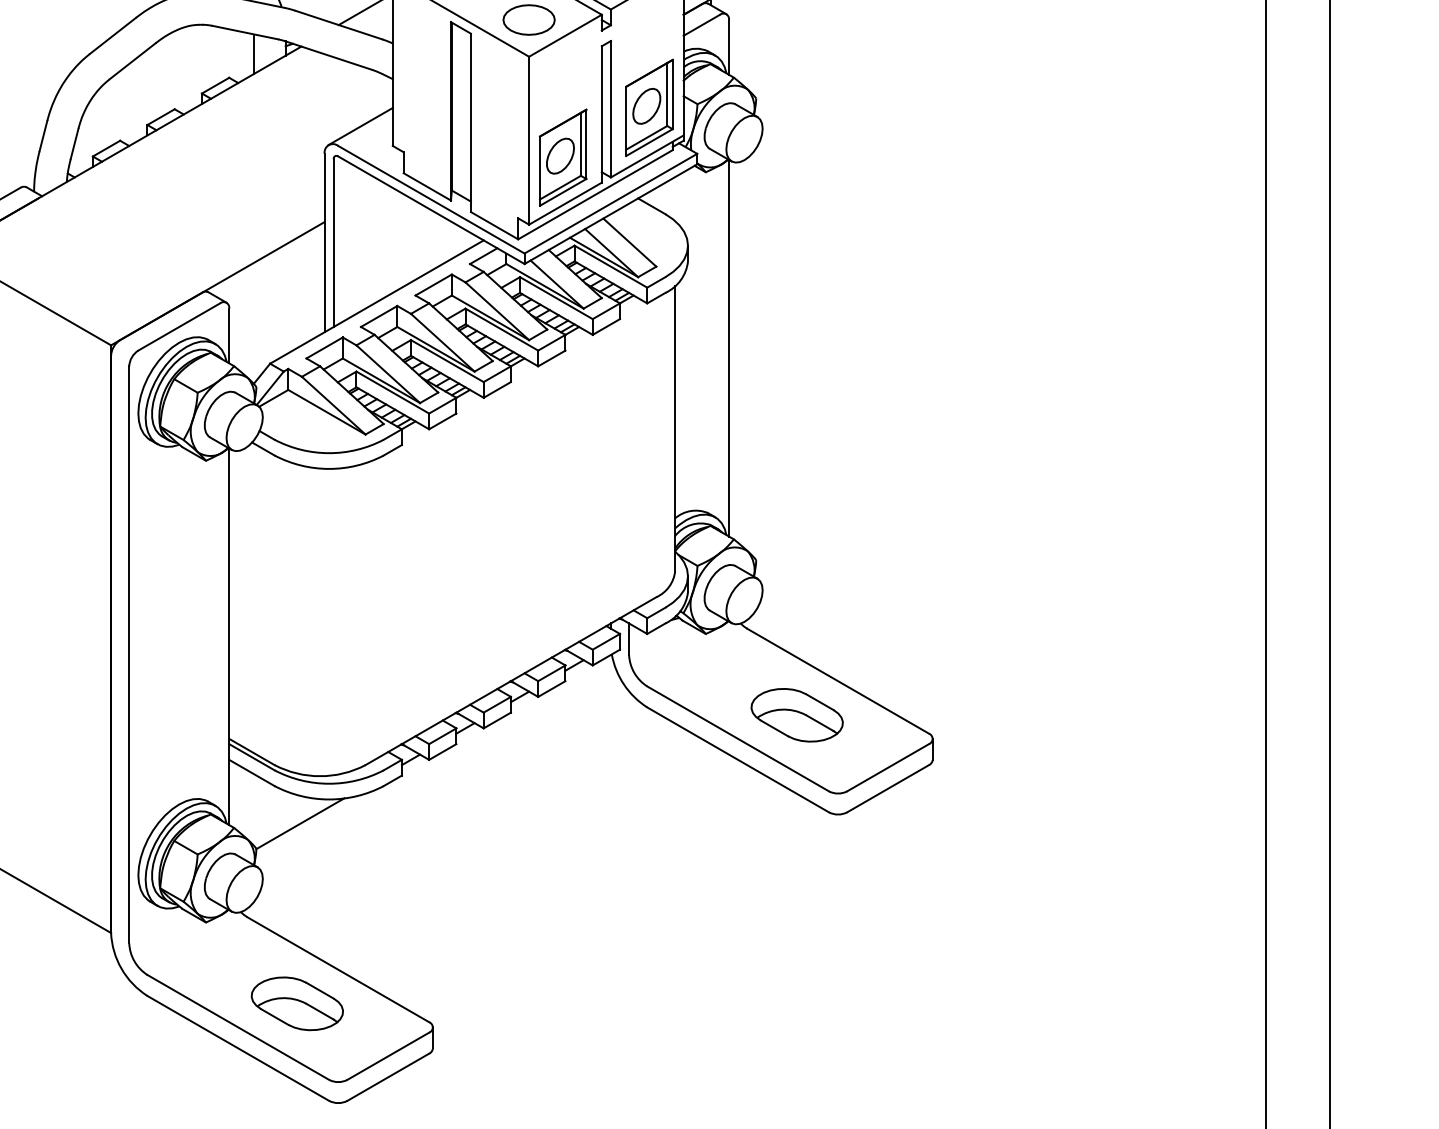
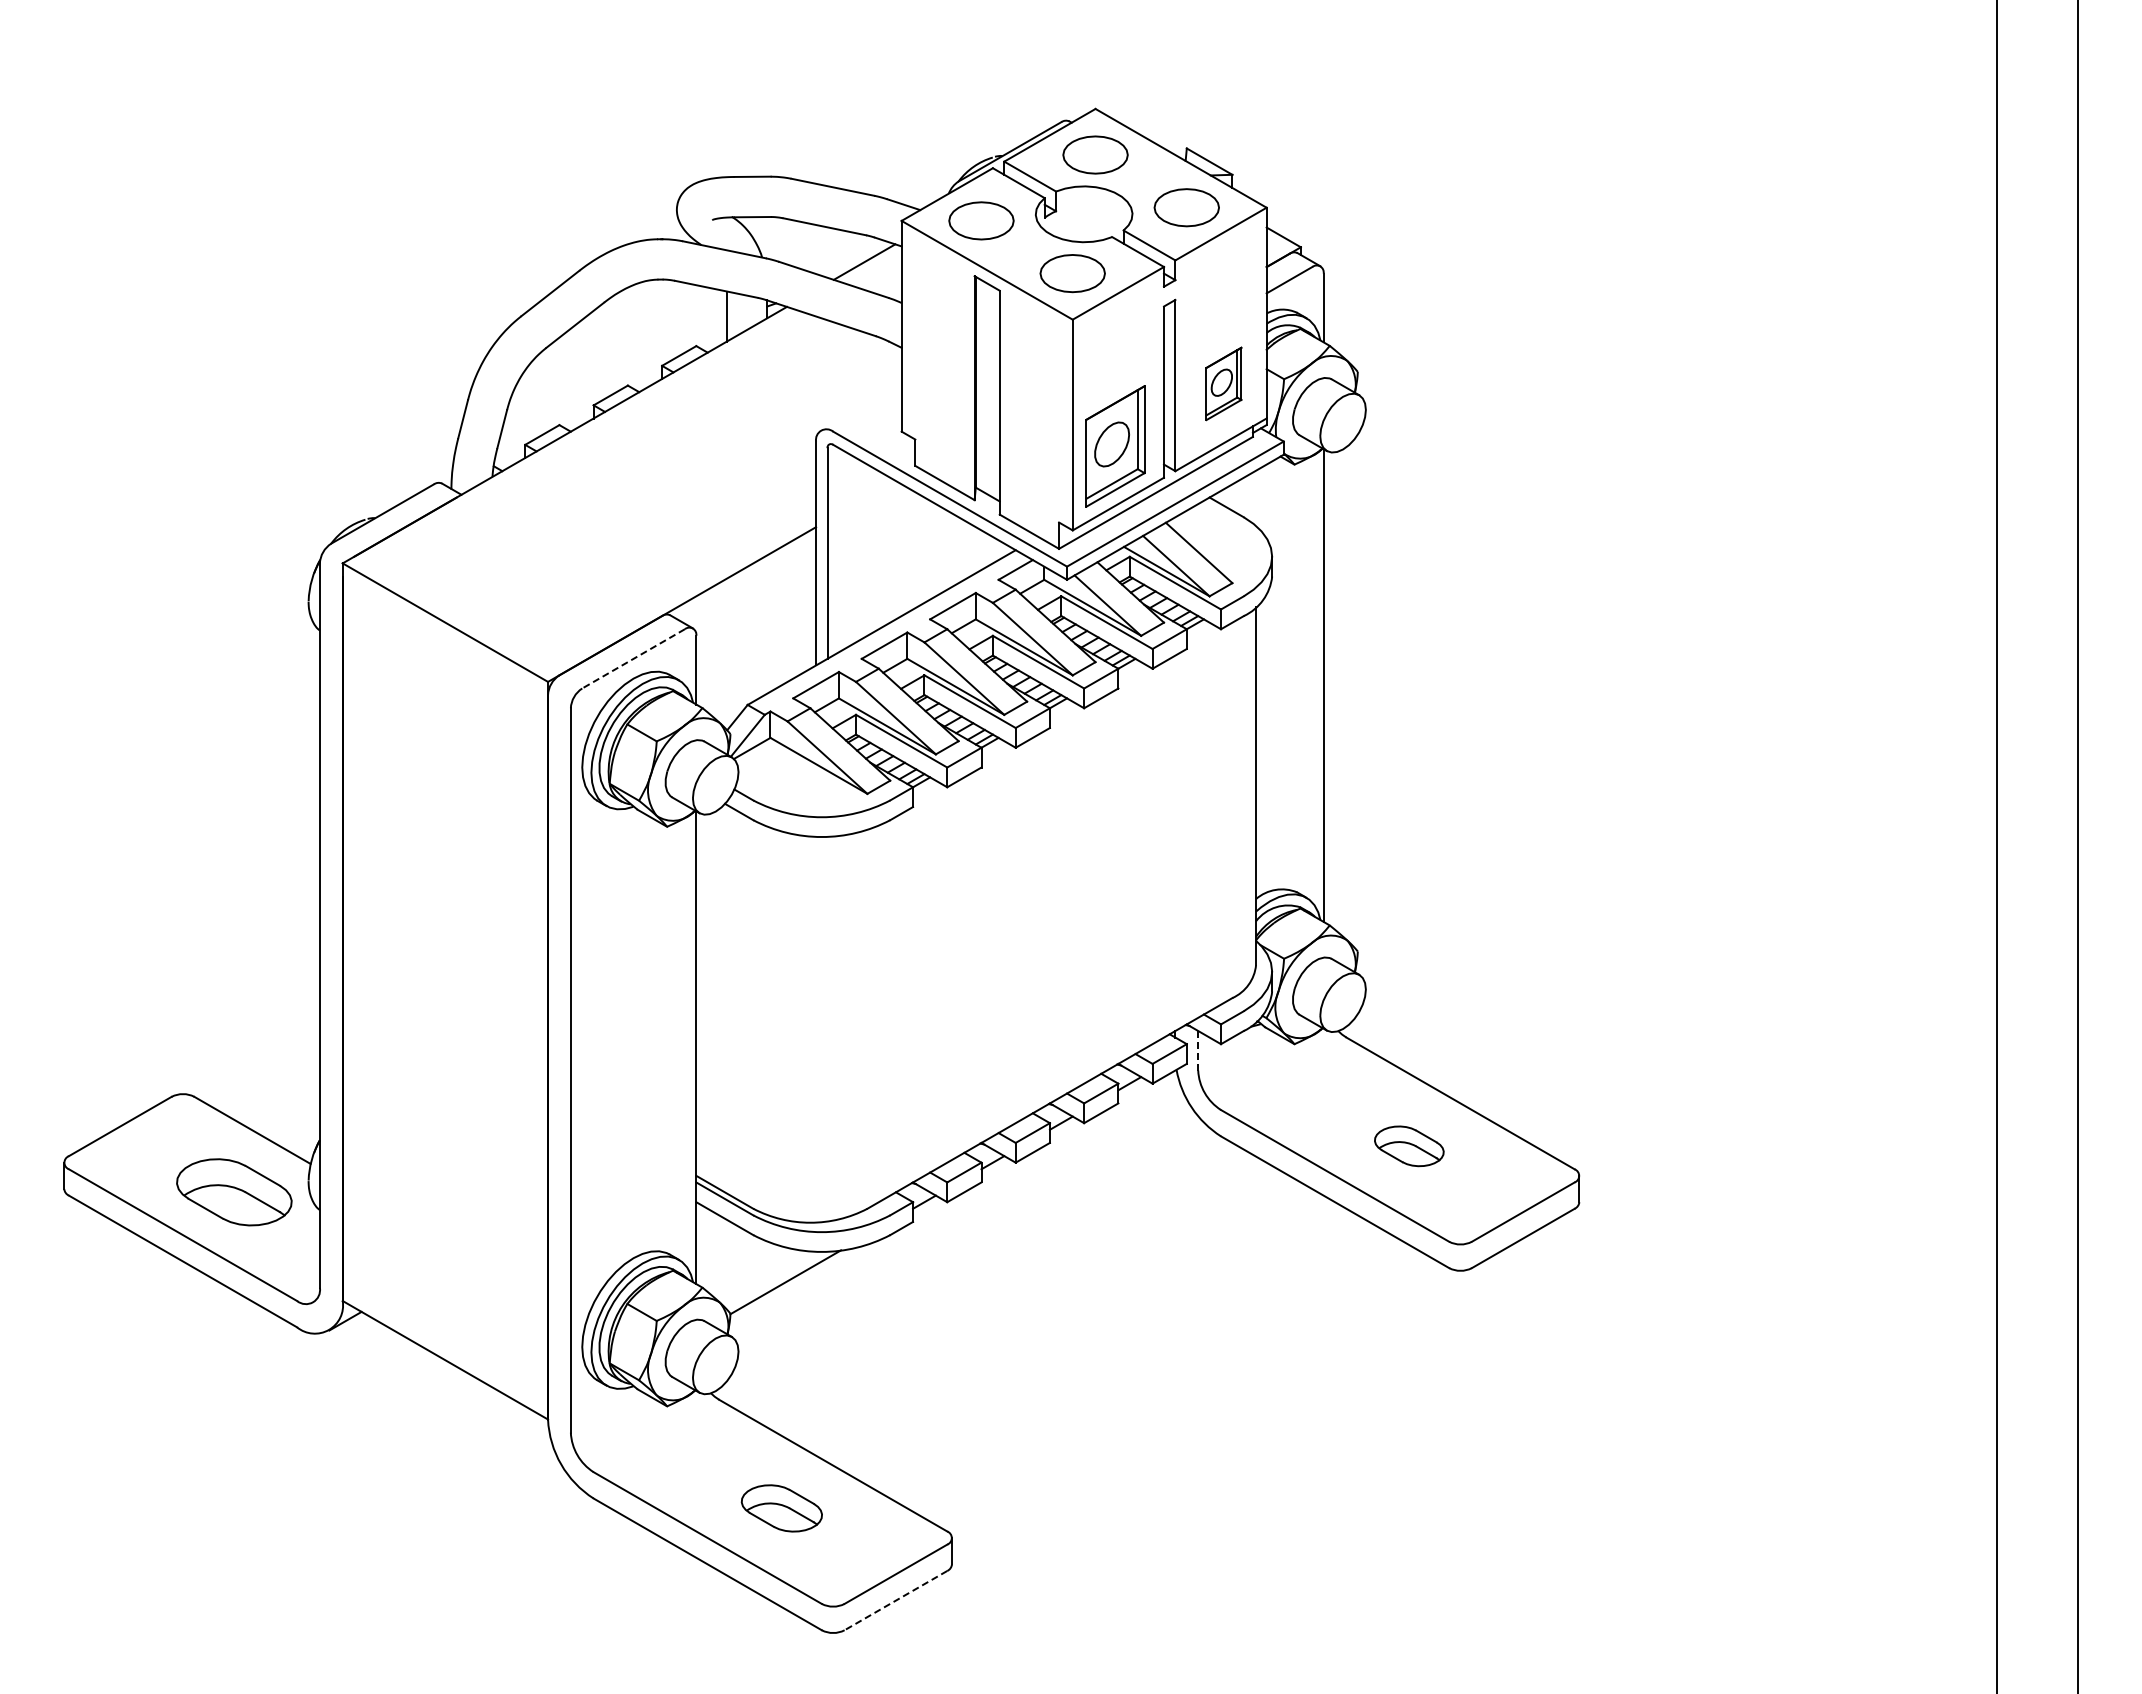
part: (649, 107) -> (1223, 383), size x0.6
line: (360, 125) -> (861, 406), removed
line: (179, 327) -> (633, 659), solid -> dashed
line: (629, 639) -> (1198, 1050), solid -> dashed
part: (797, 715) -> (1409, 1146), size x0.6
part: (297, 1003) -> (781, 1508), size x0.7
line: (387, 1077) -> (895, 1600), solid -> dashed

